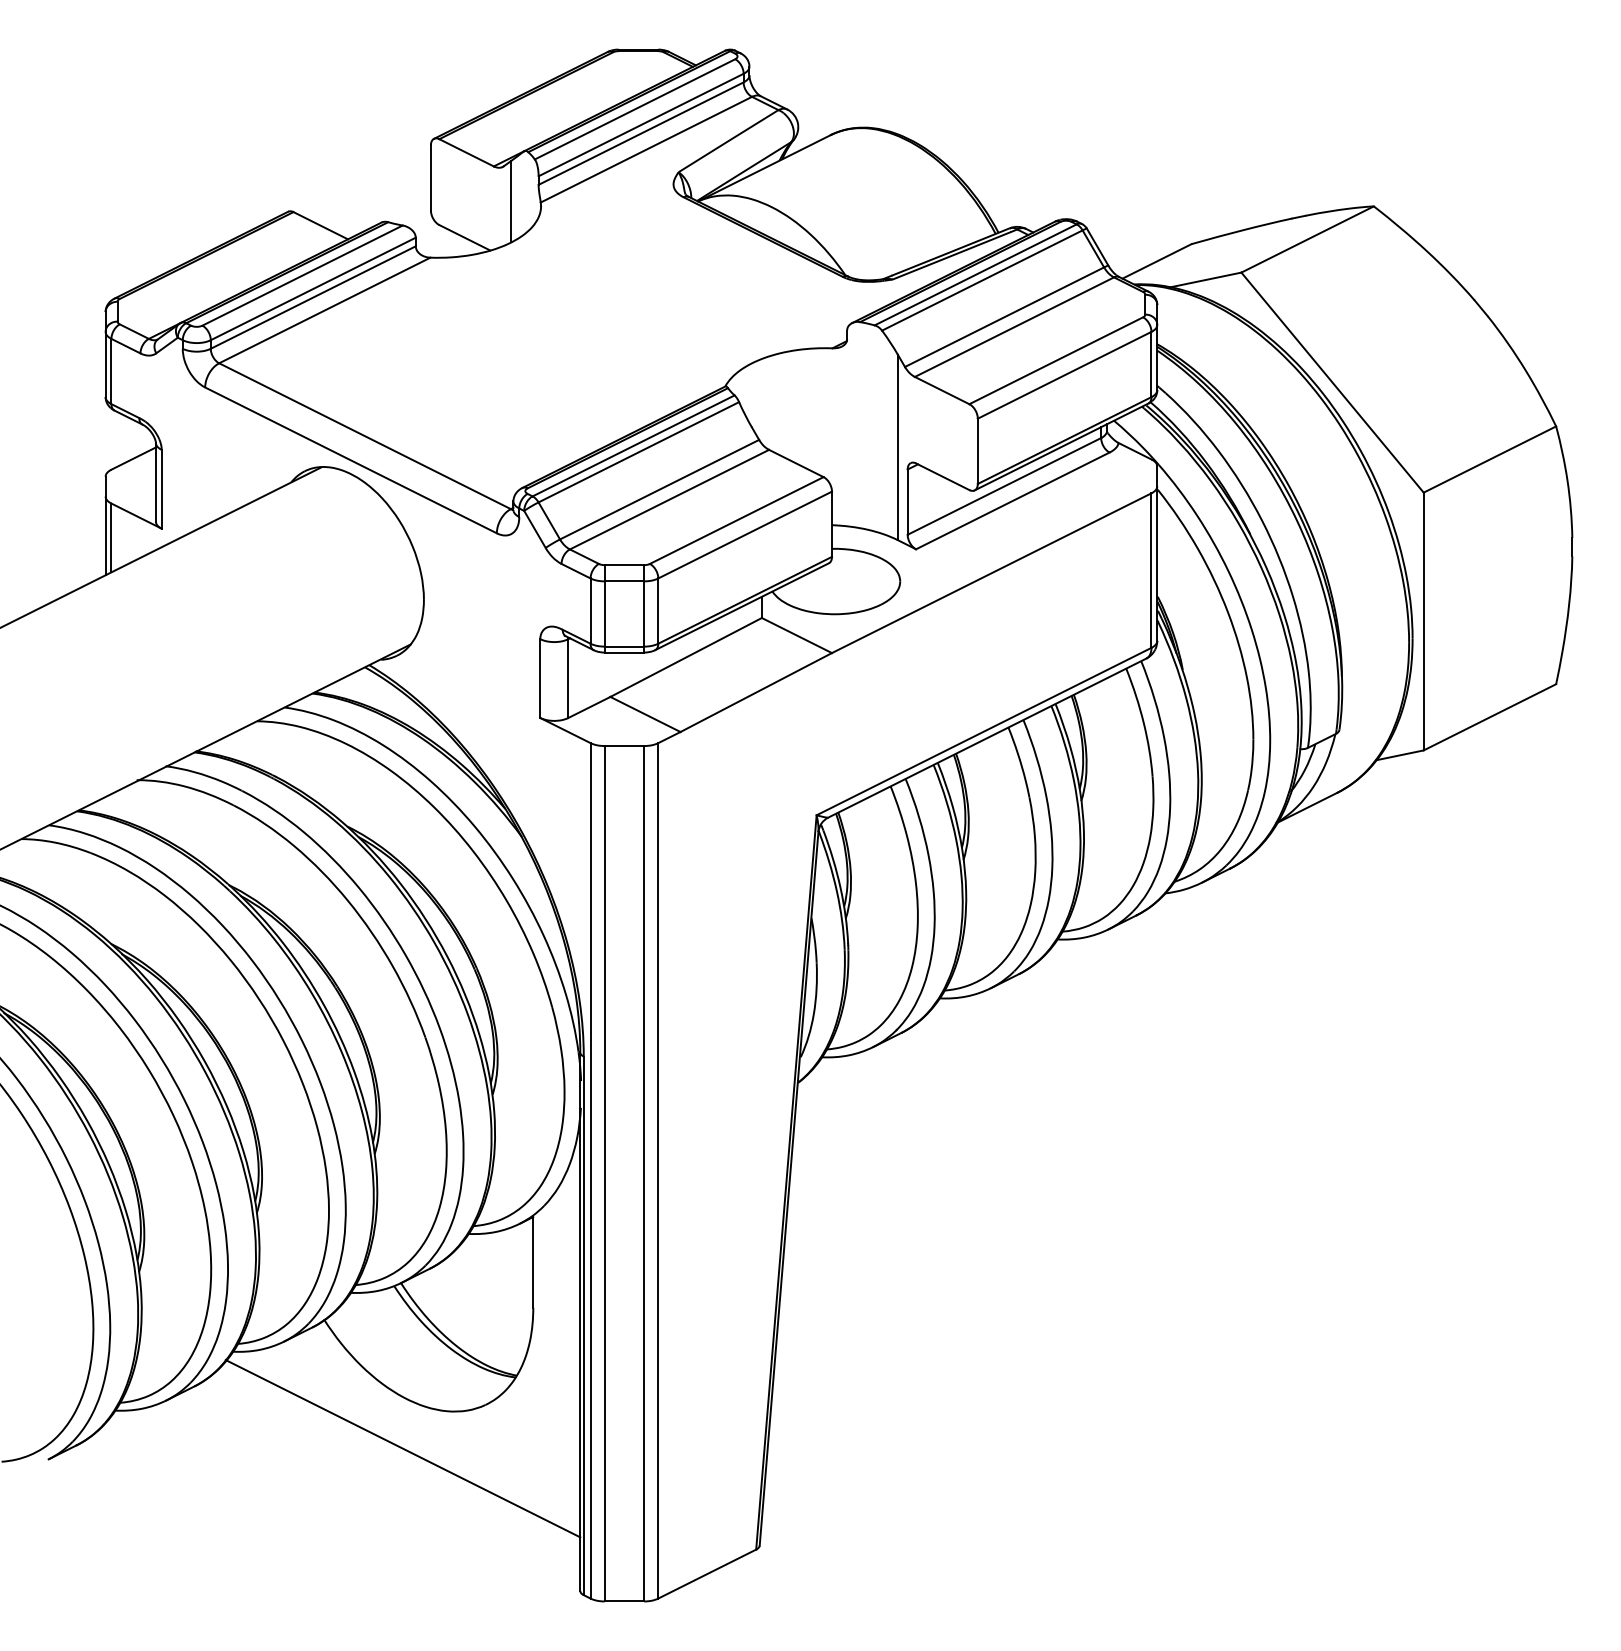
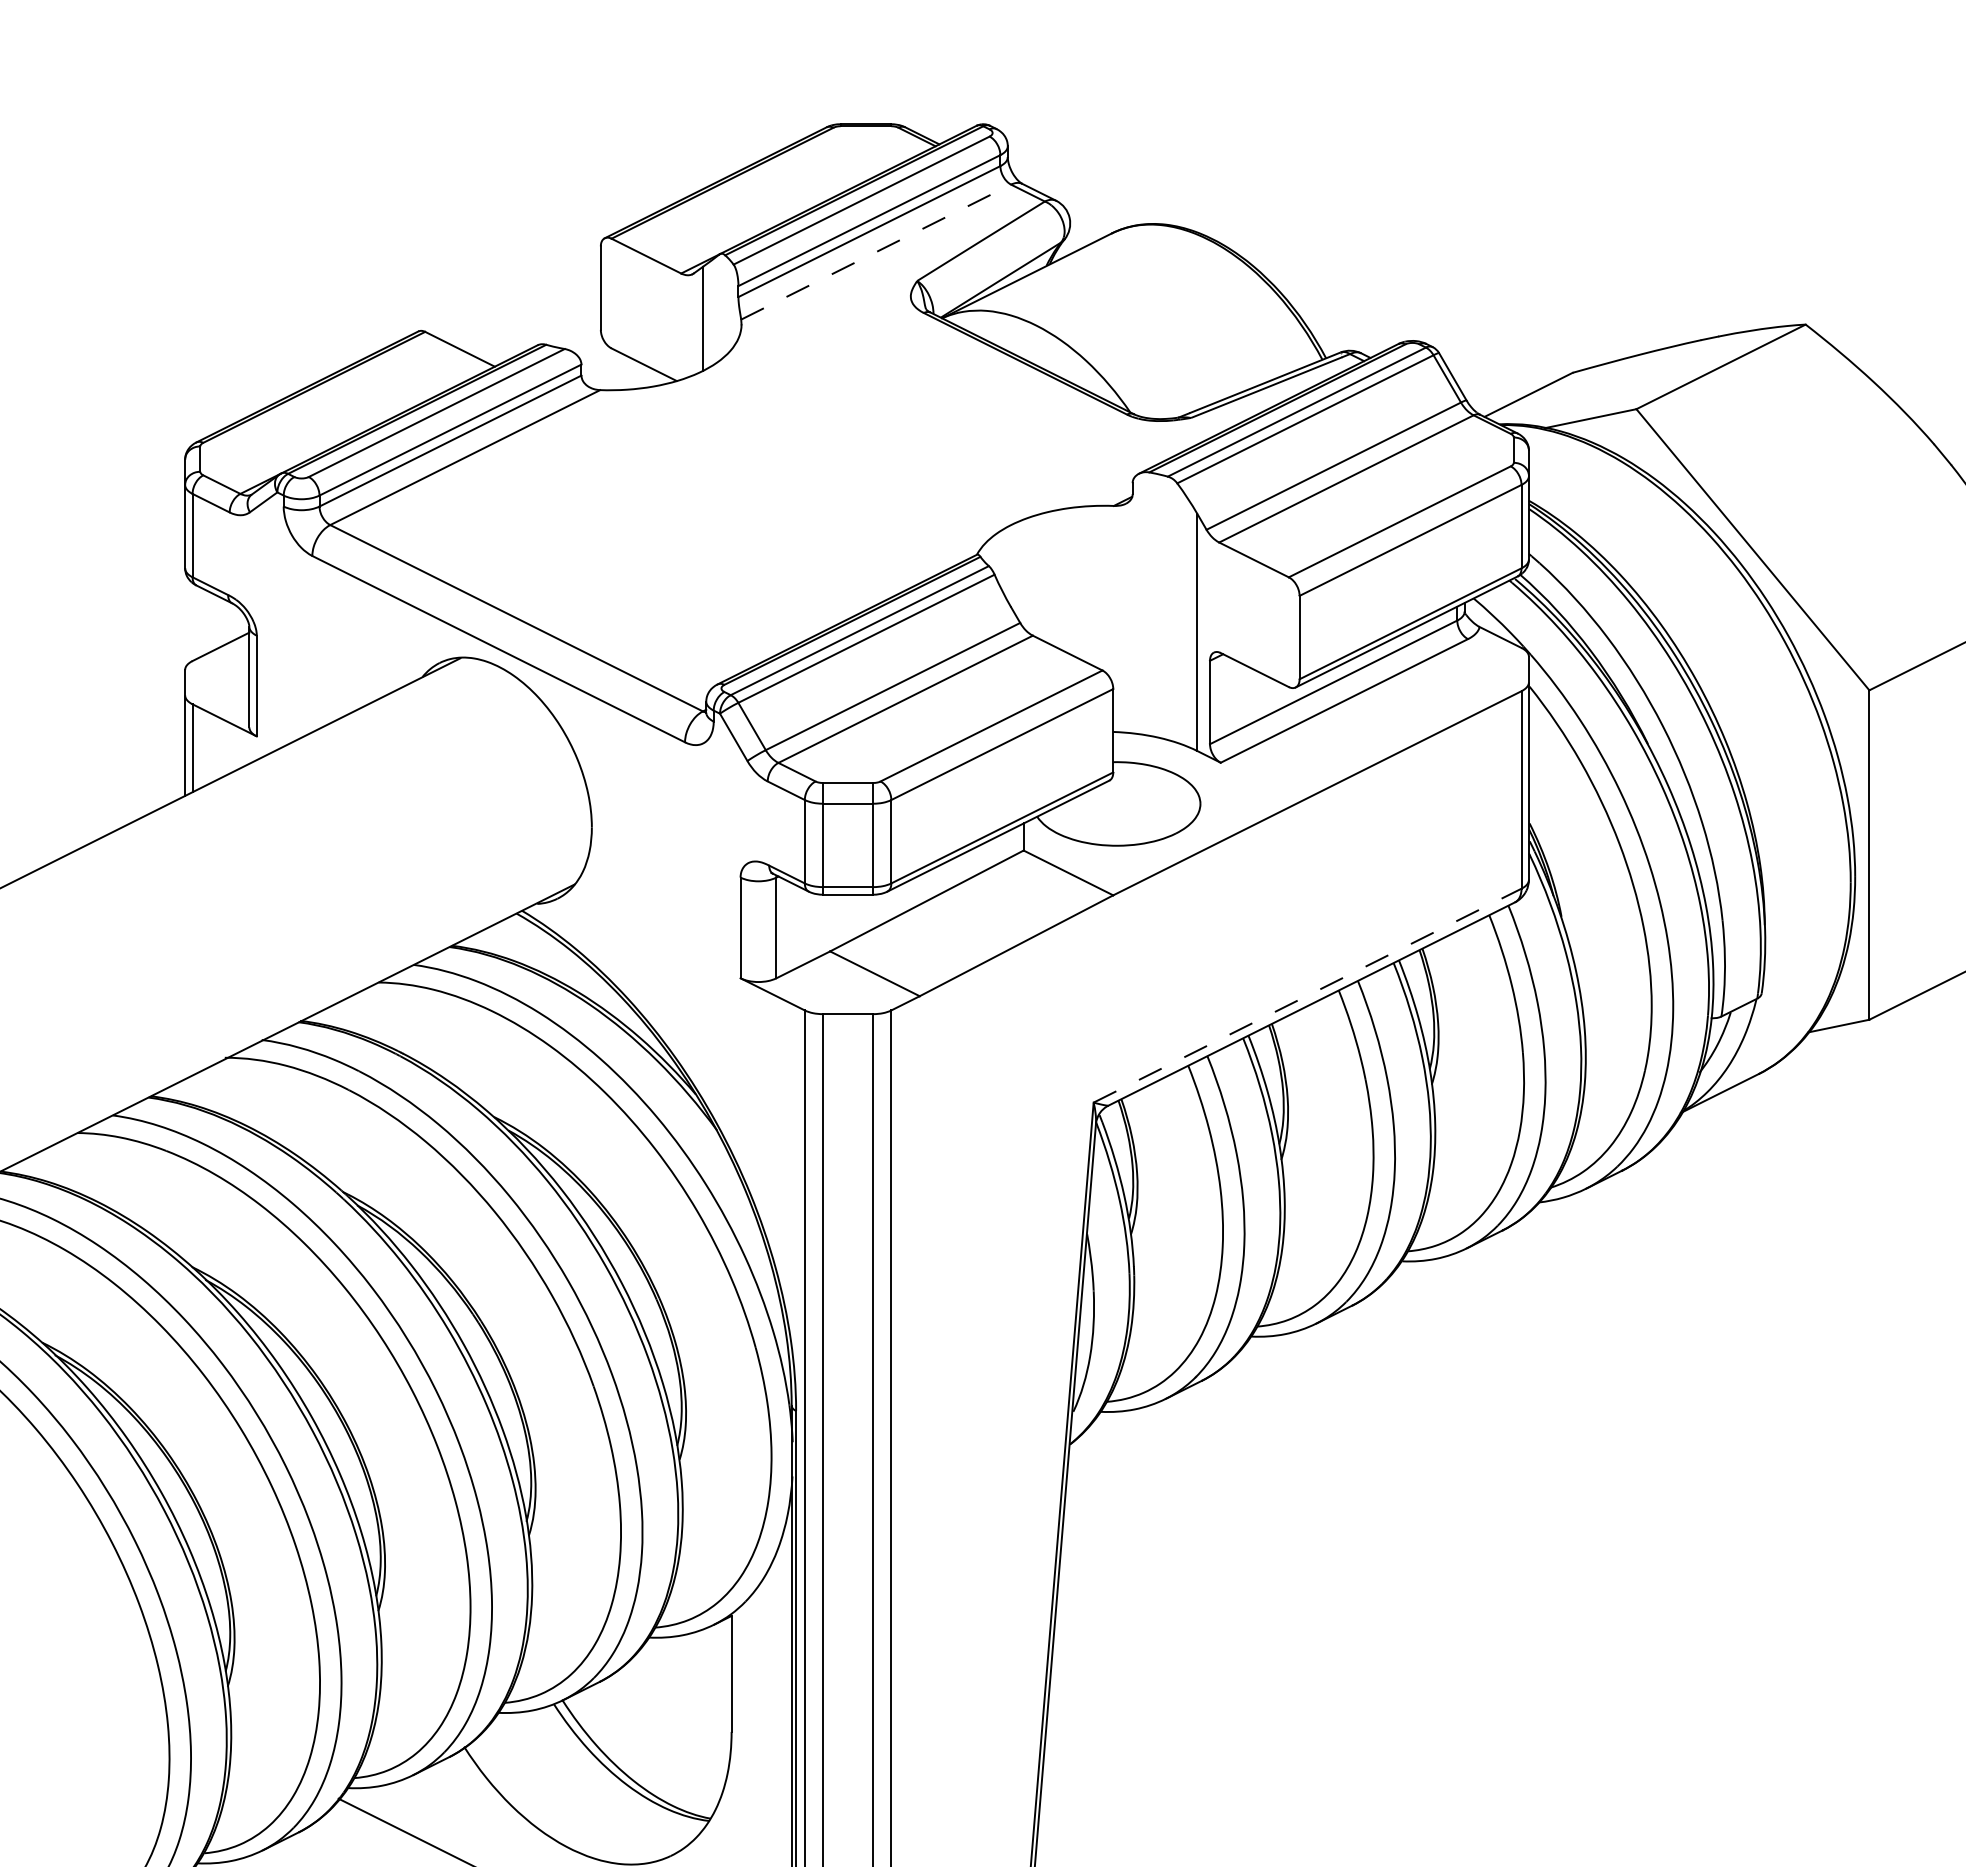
line: (646, 149) -> (876, 251), solid -> dashed
line: (984, 731) -> (1308, 995), solid -> dashed

